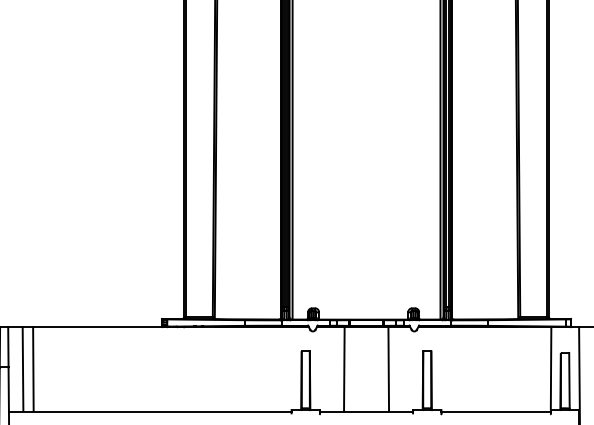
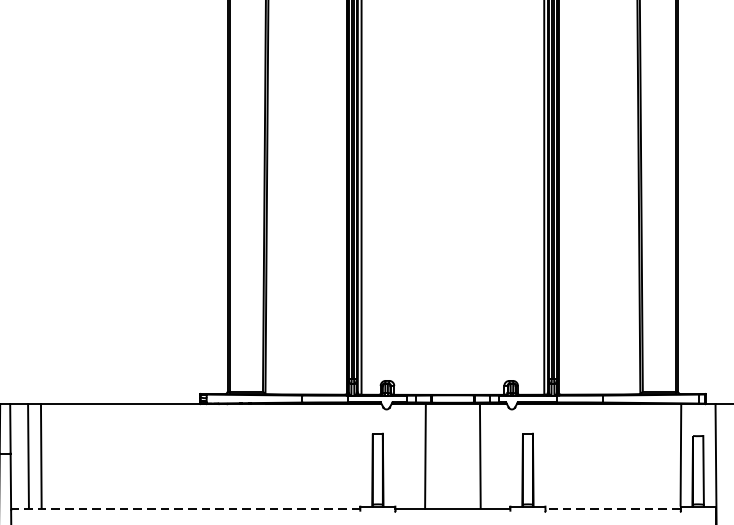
line: (149, 411) -> (184, 508), solid -> dashed
line: (496, 411) -> (613, 508), solid -> dashed

